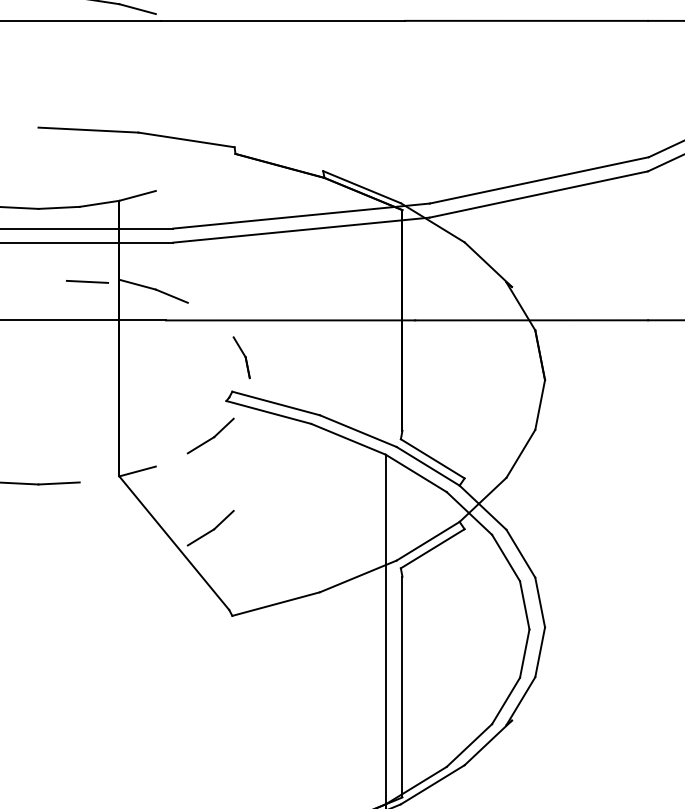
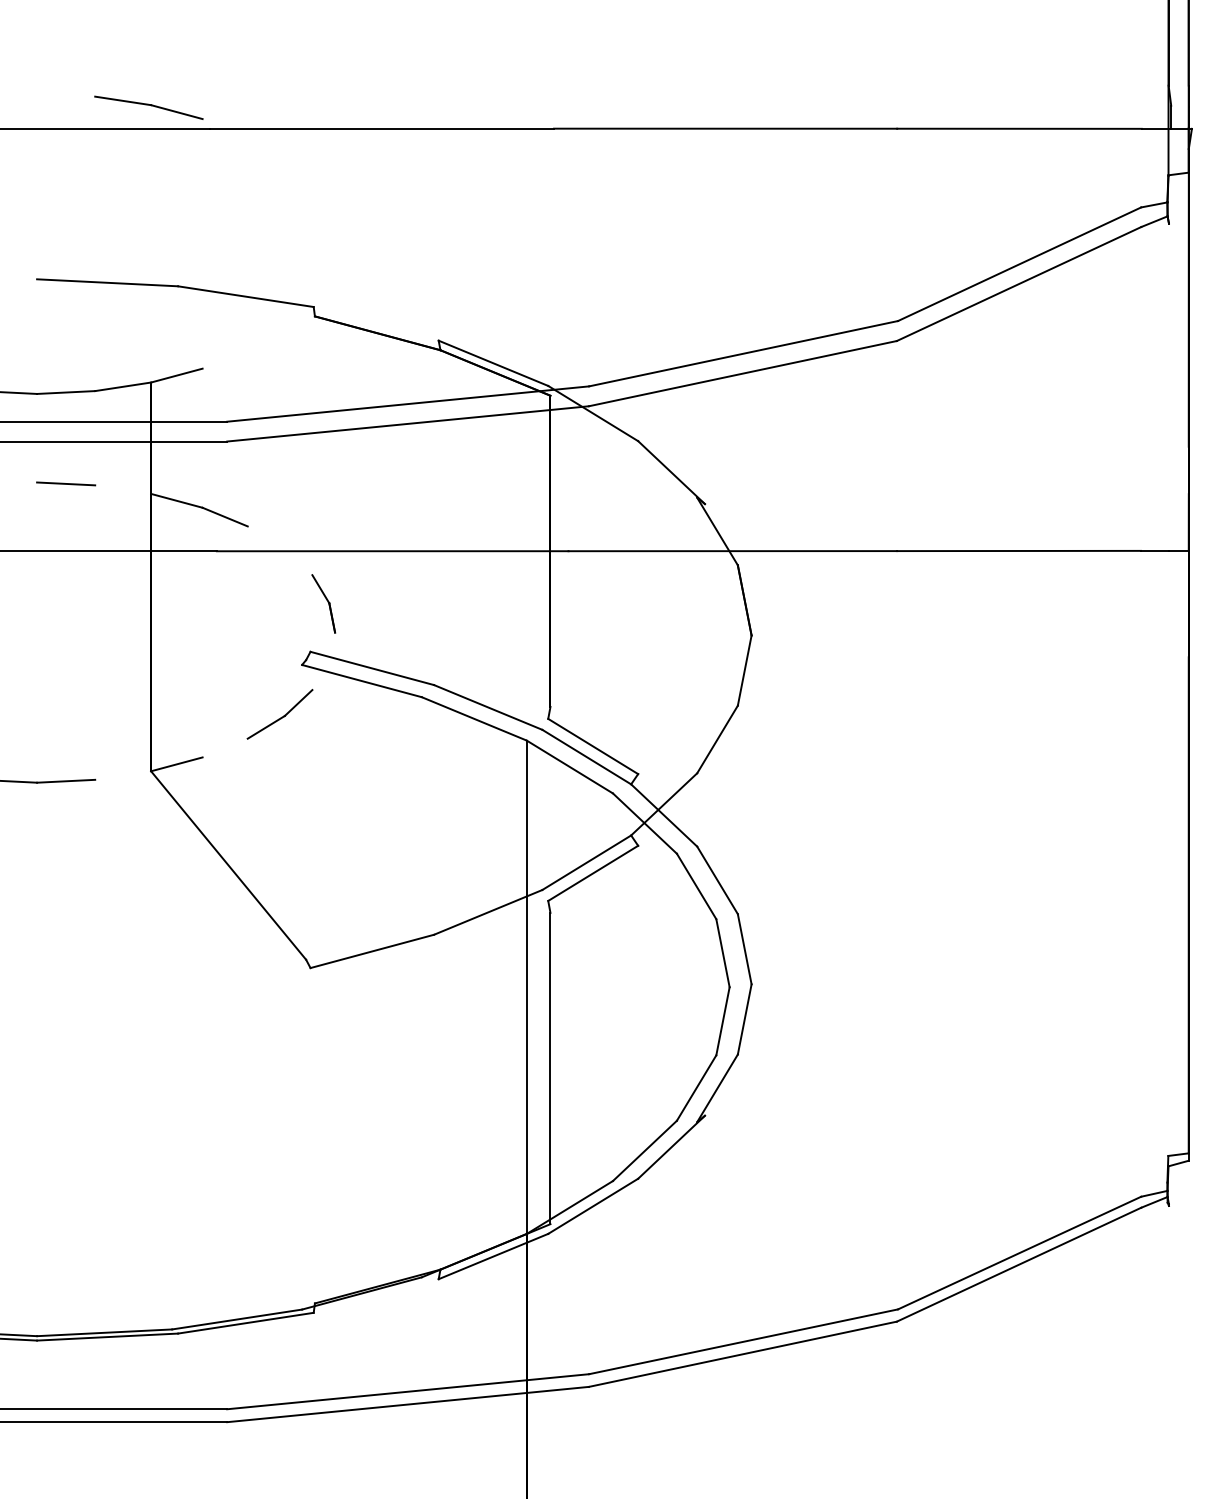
line: (87, 281) -> (66, 483), moved
part: (210, 528) -> (279, 844), removed

